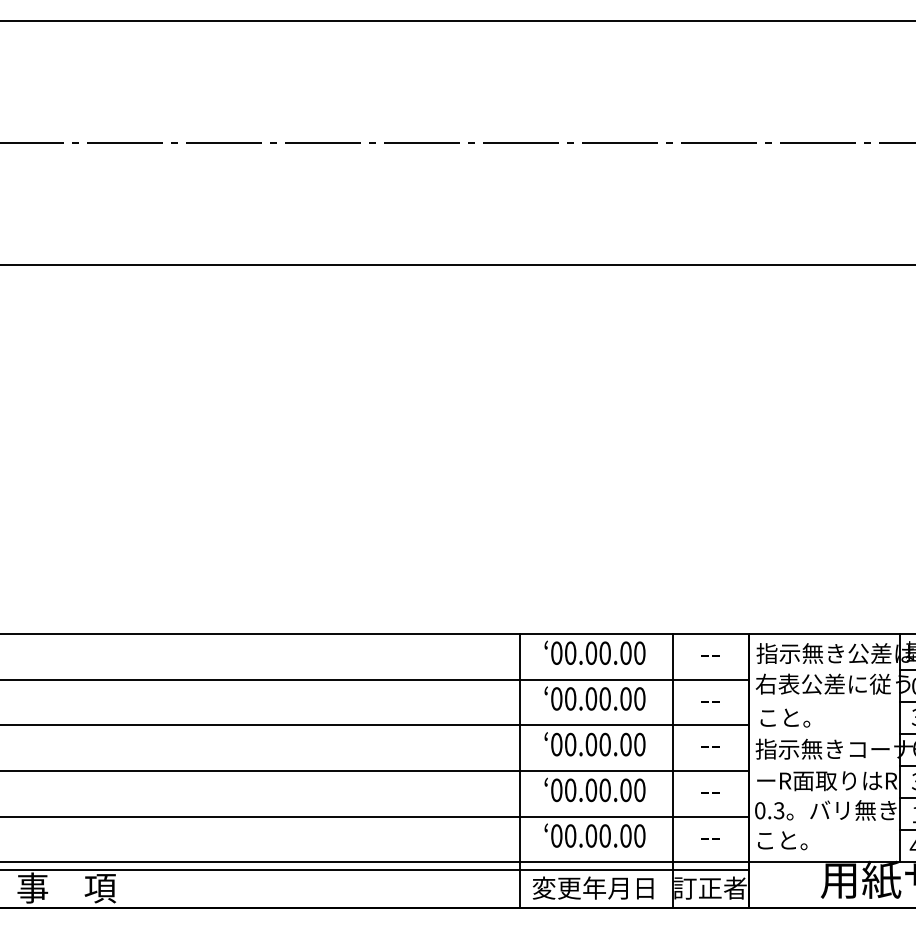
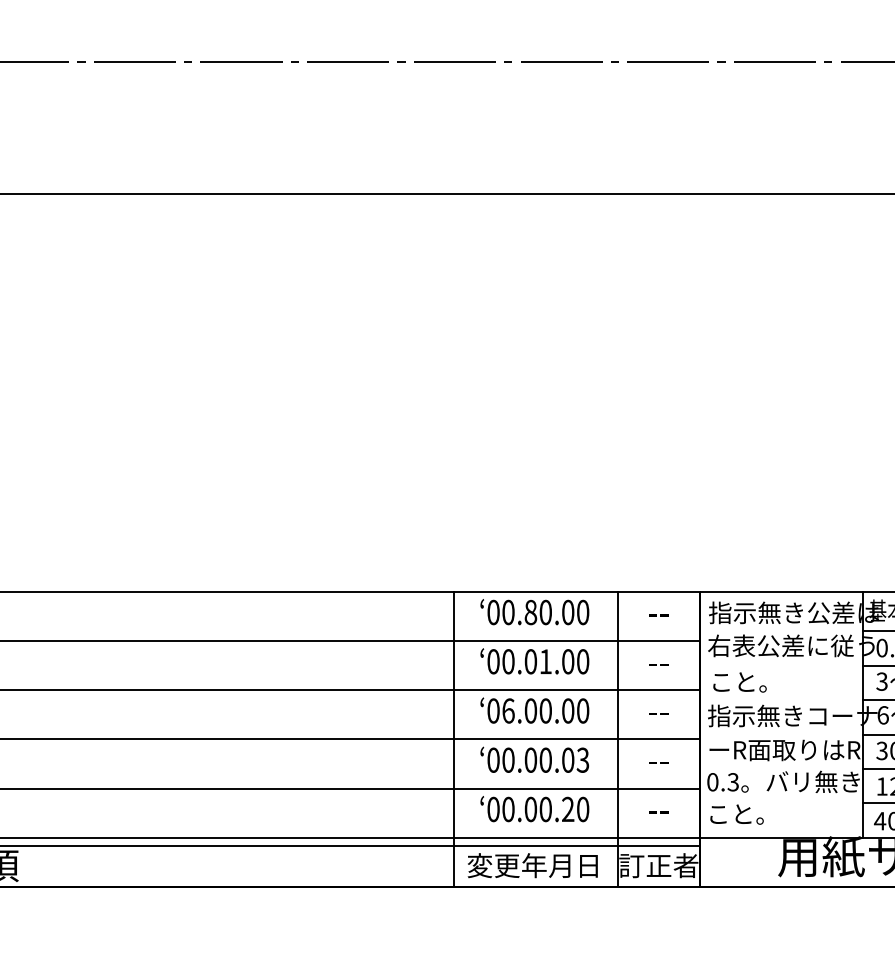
text: (591, 653) -> (531, 612), 00.00.00 -> 00.80.00
text: (604, 698) -> (545, 661), 00.00.00 -> 00.01.00
text: (570, 744) -> (508, 710), 00.00.00 -> 06.00.00
text: (639, 789) -> (582, 759), 00.00.00 -> 00.00.03
text: (625, 835) -> (567, 808), 00.00.00 -> 00.00.20

